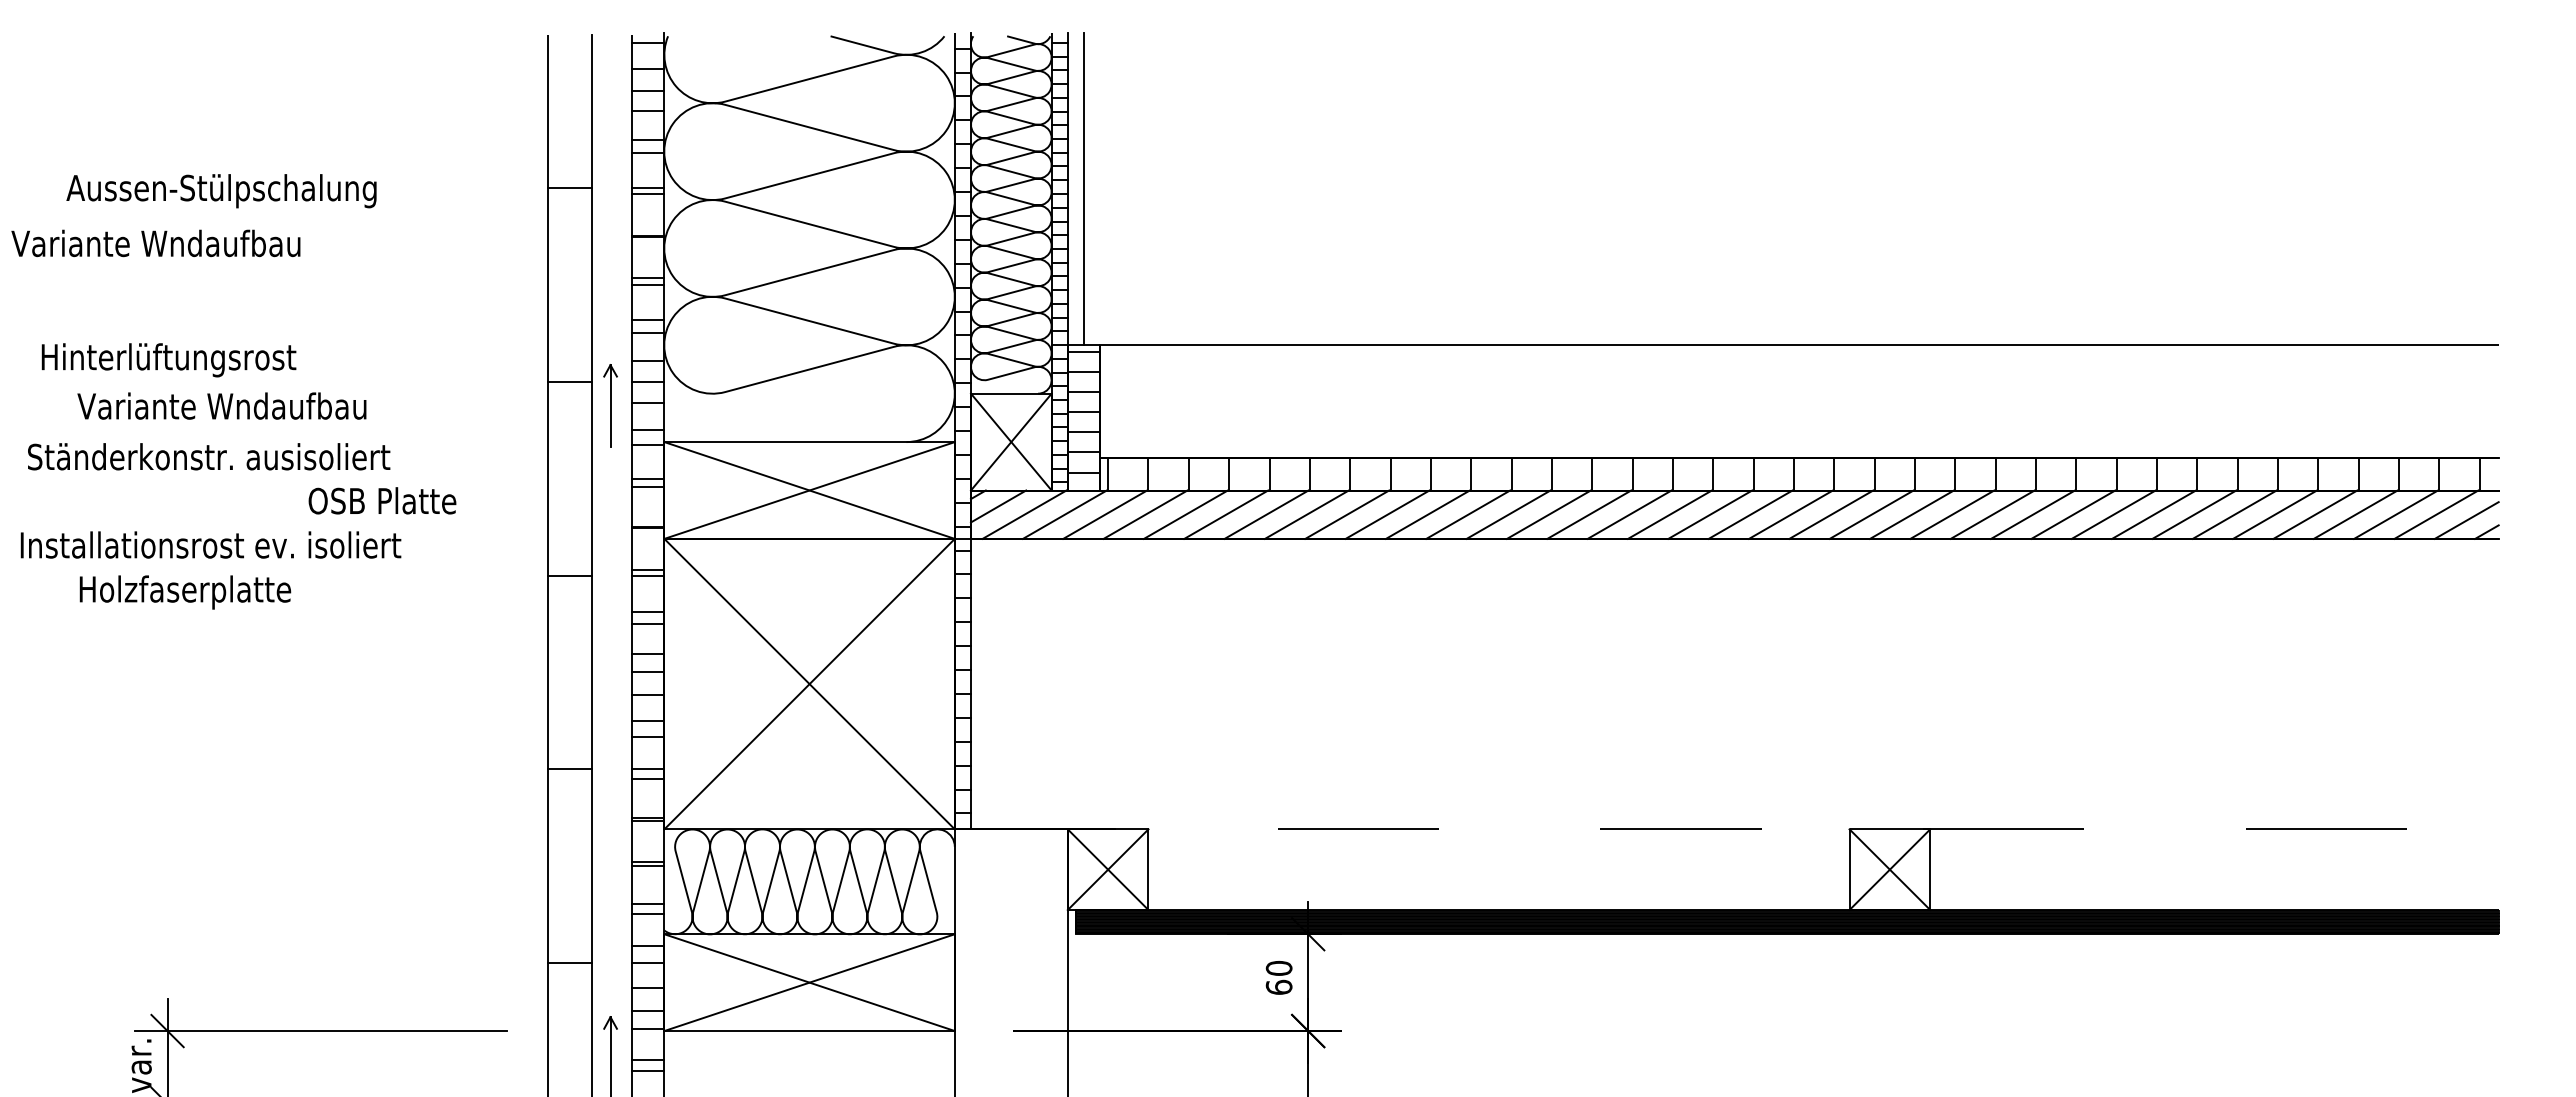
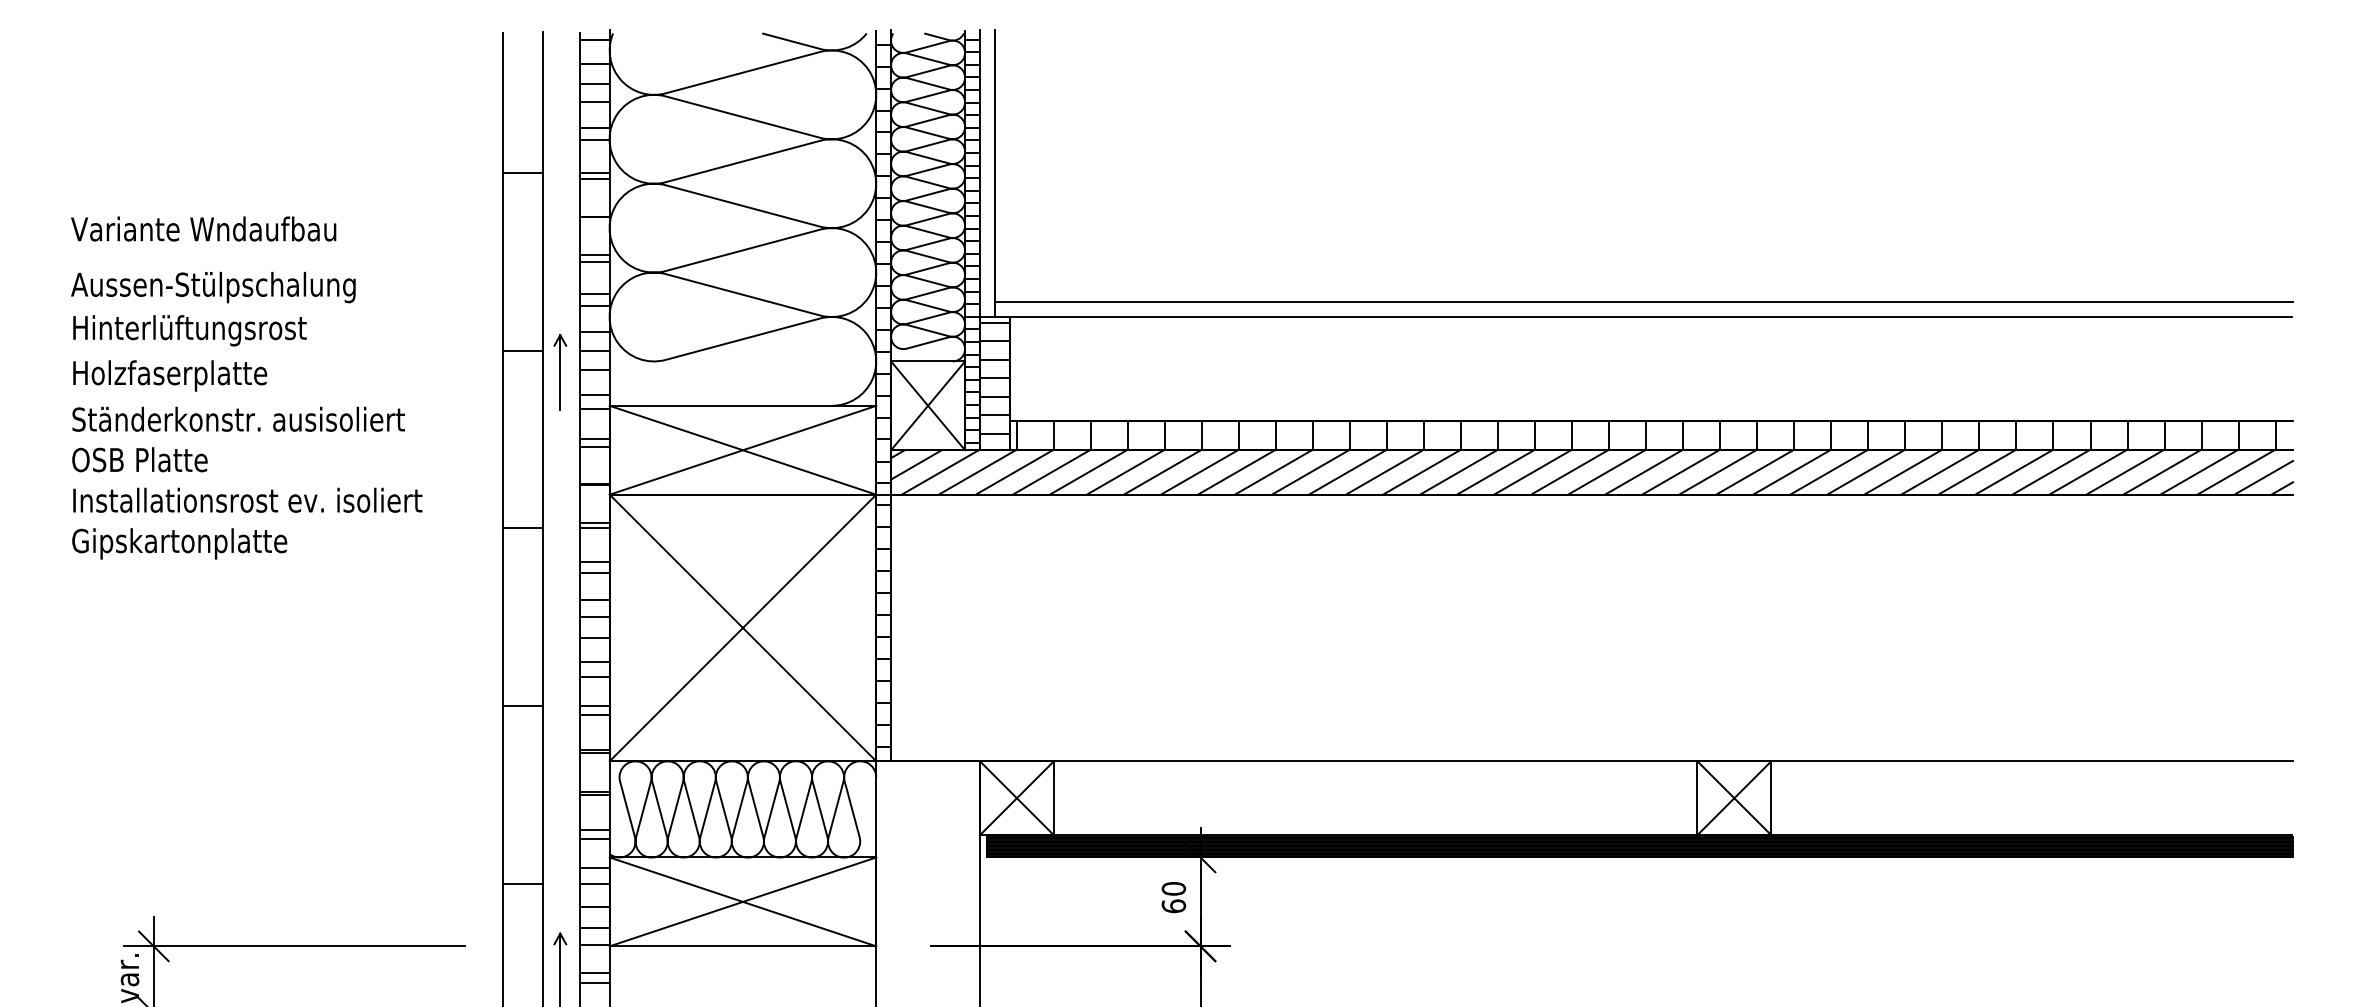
text: (221, 191) -> (213, 287), moved
text: (155, 243) -> (203, 229), moved
line: (1790, 329) -> (1643, 302), added
text: (168, 360) -> (189, 330), moved
text: (221, 409) -> (203, 375), Variante Wndaufbau -> Holzfaserplatte
text: (209, 456) -> (239, 419), moved
text: (382, 500) -> (139, 459), moved
text: (210, 544) -> (247, 499), moved
text: (195, 592) -> (179, 543), Holzfaserplatte -> Gipskartonplatte
line: (1726, 829) -> (1584, 761), dashed -> solid

